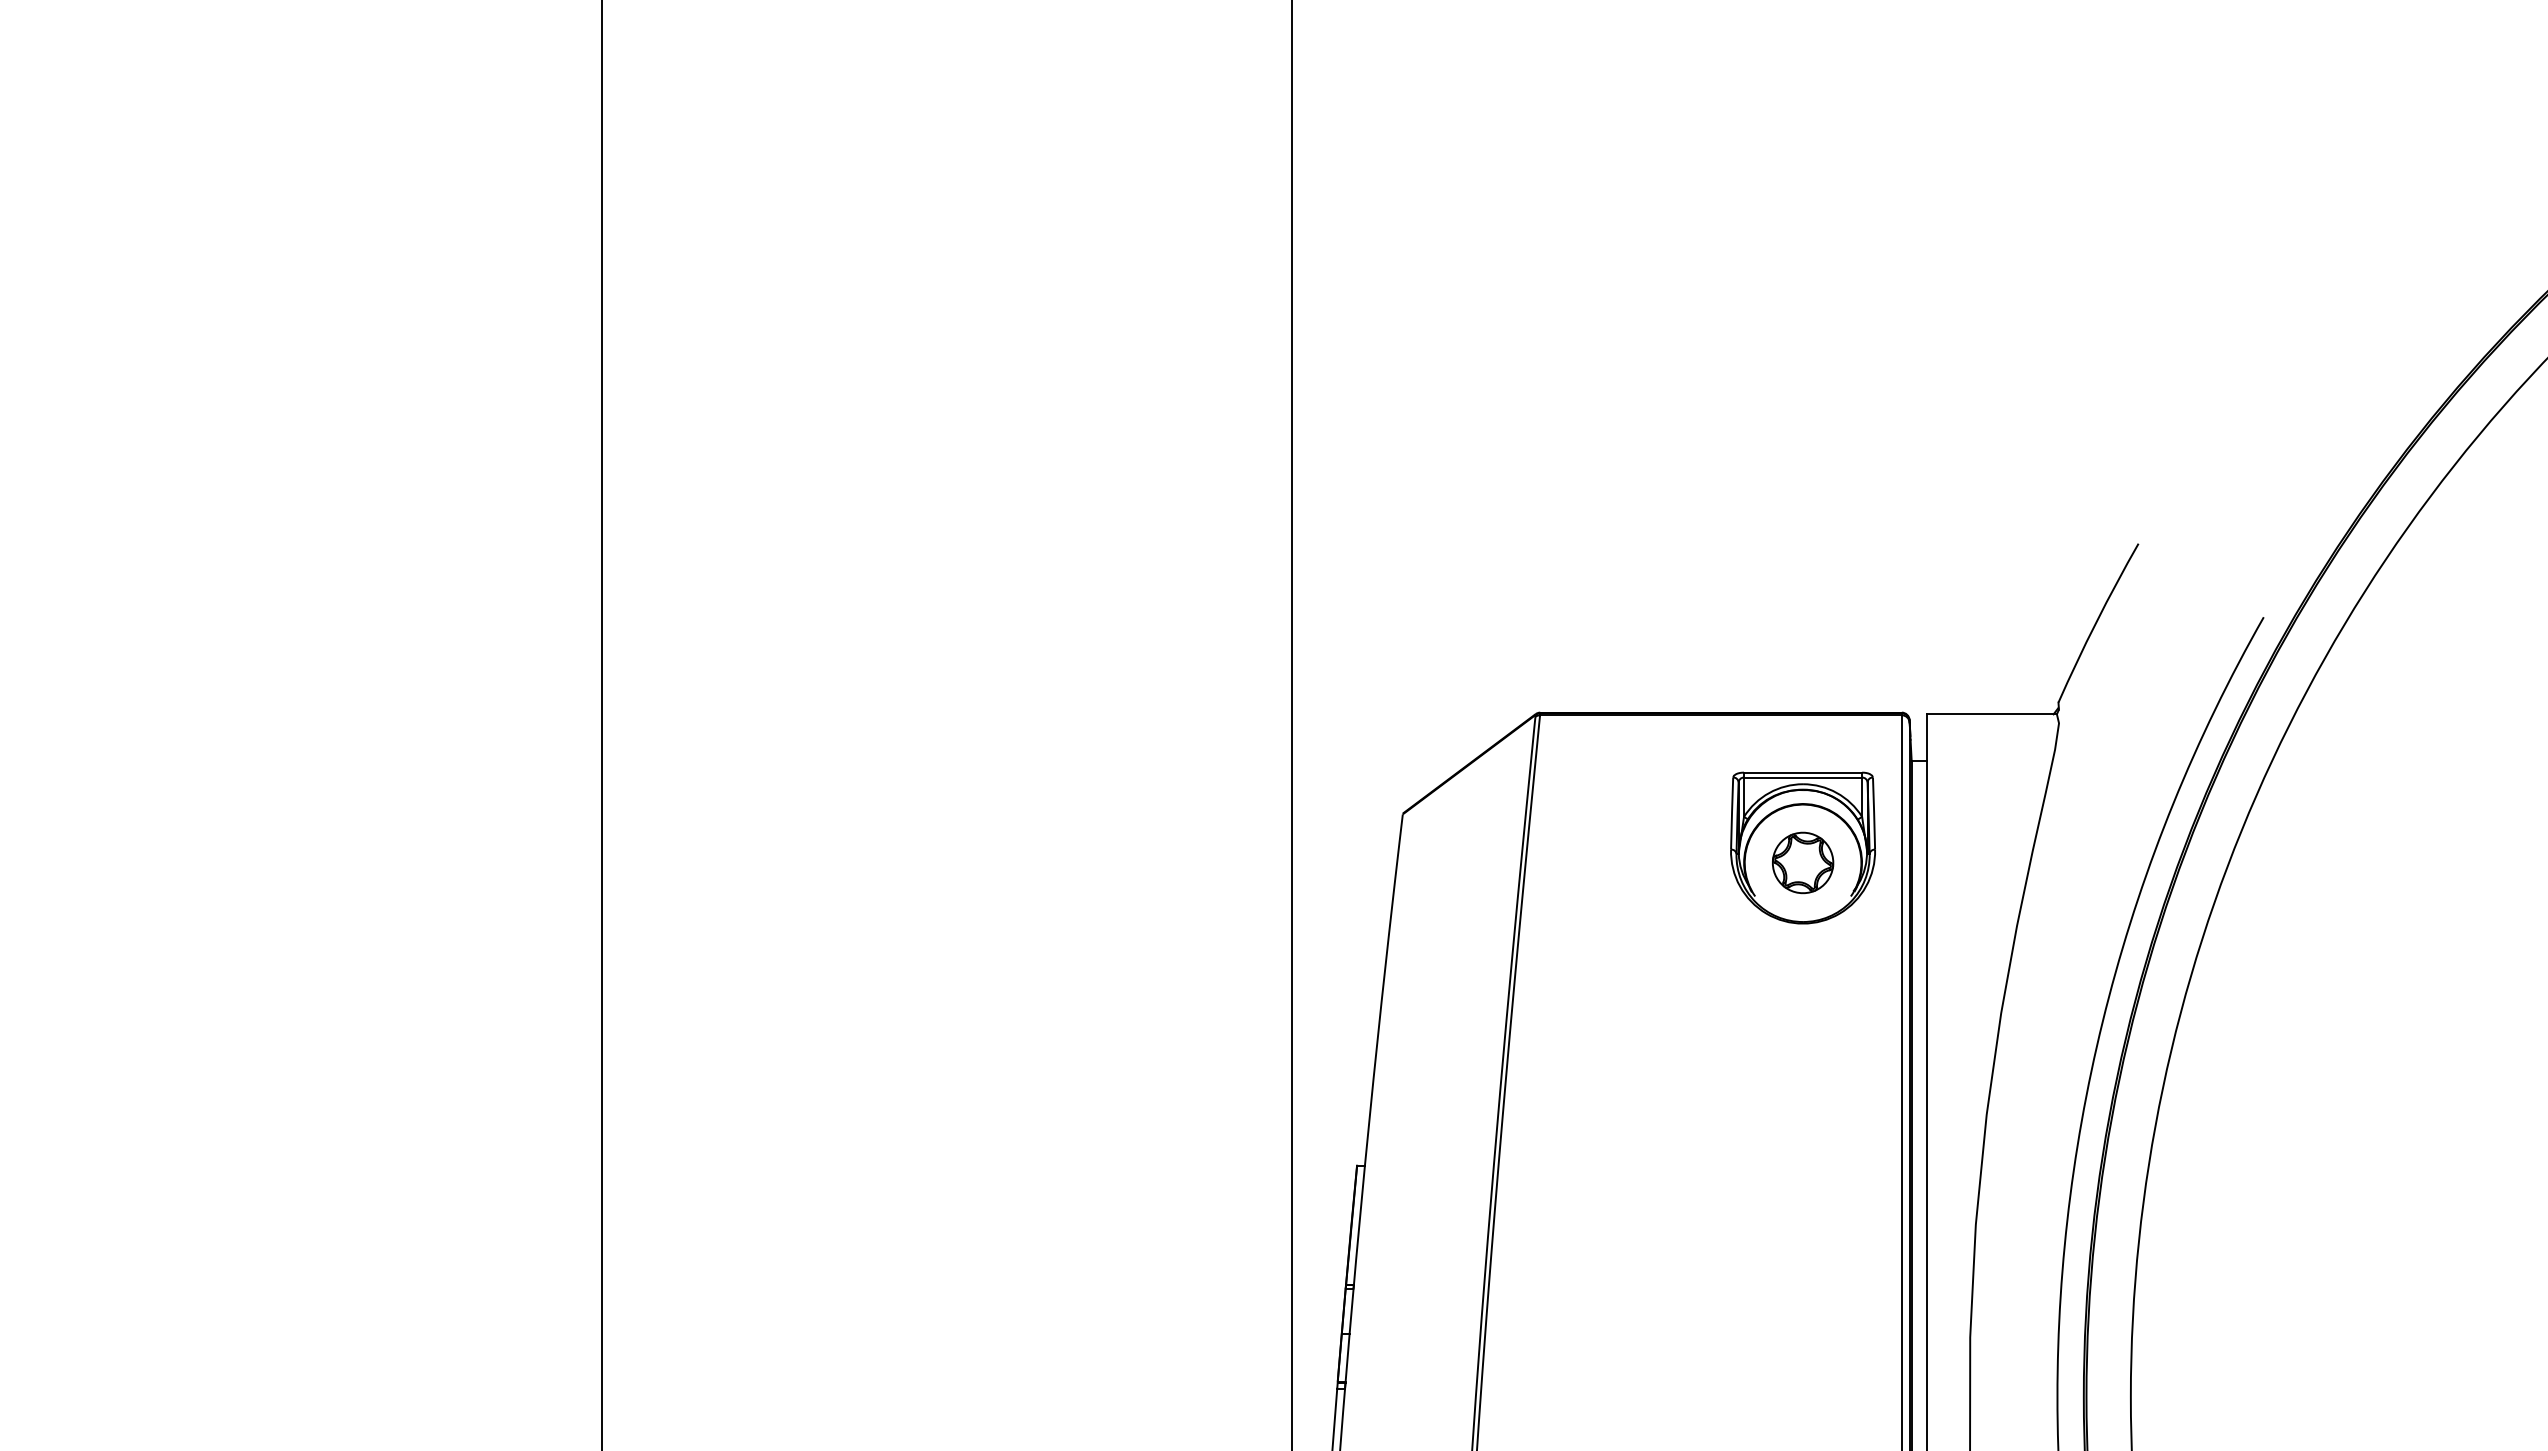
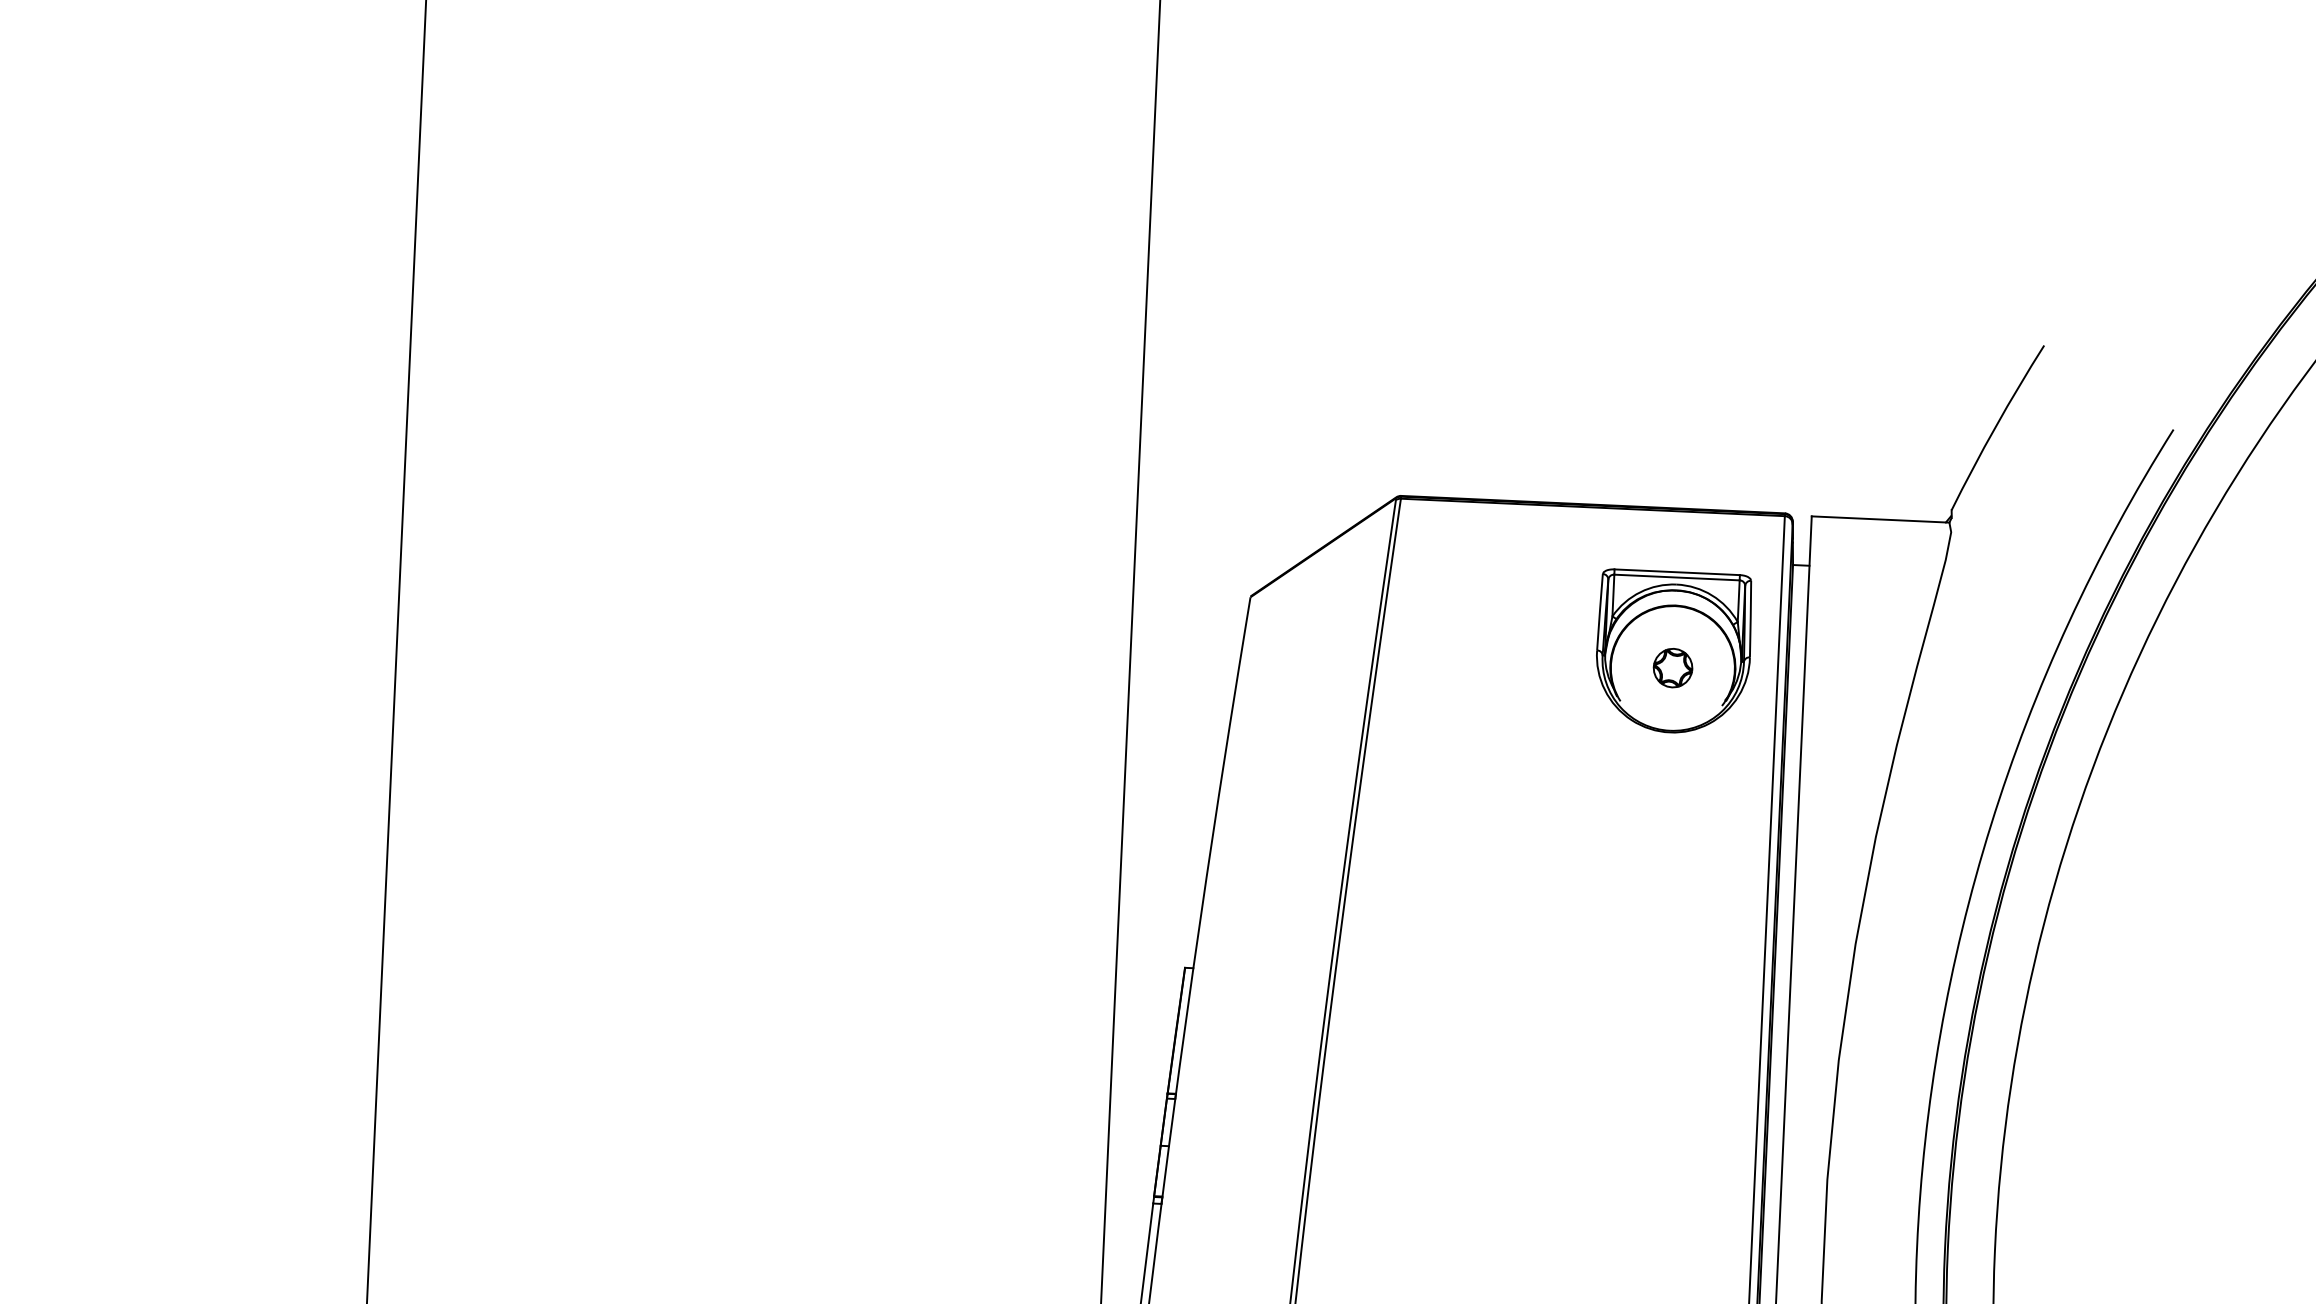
part: (1803, 862) -> (1673, 667), size x0.6

